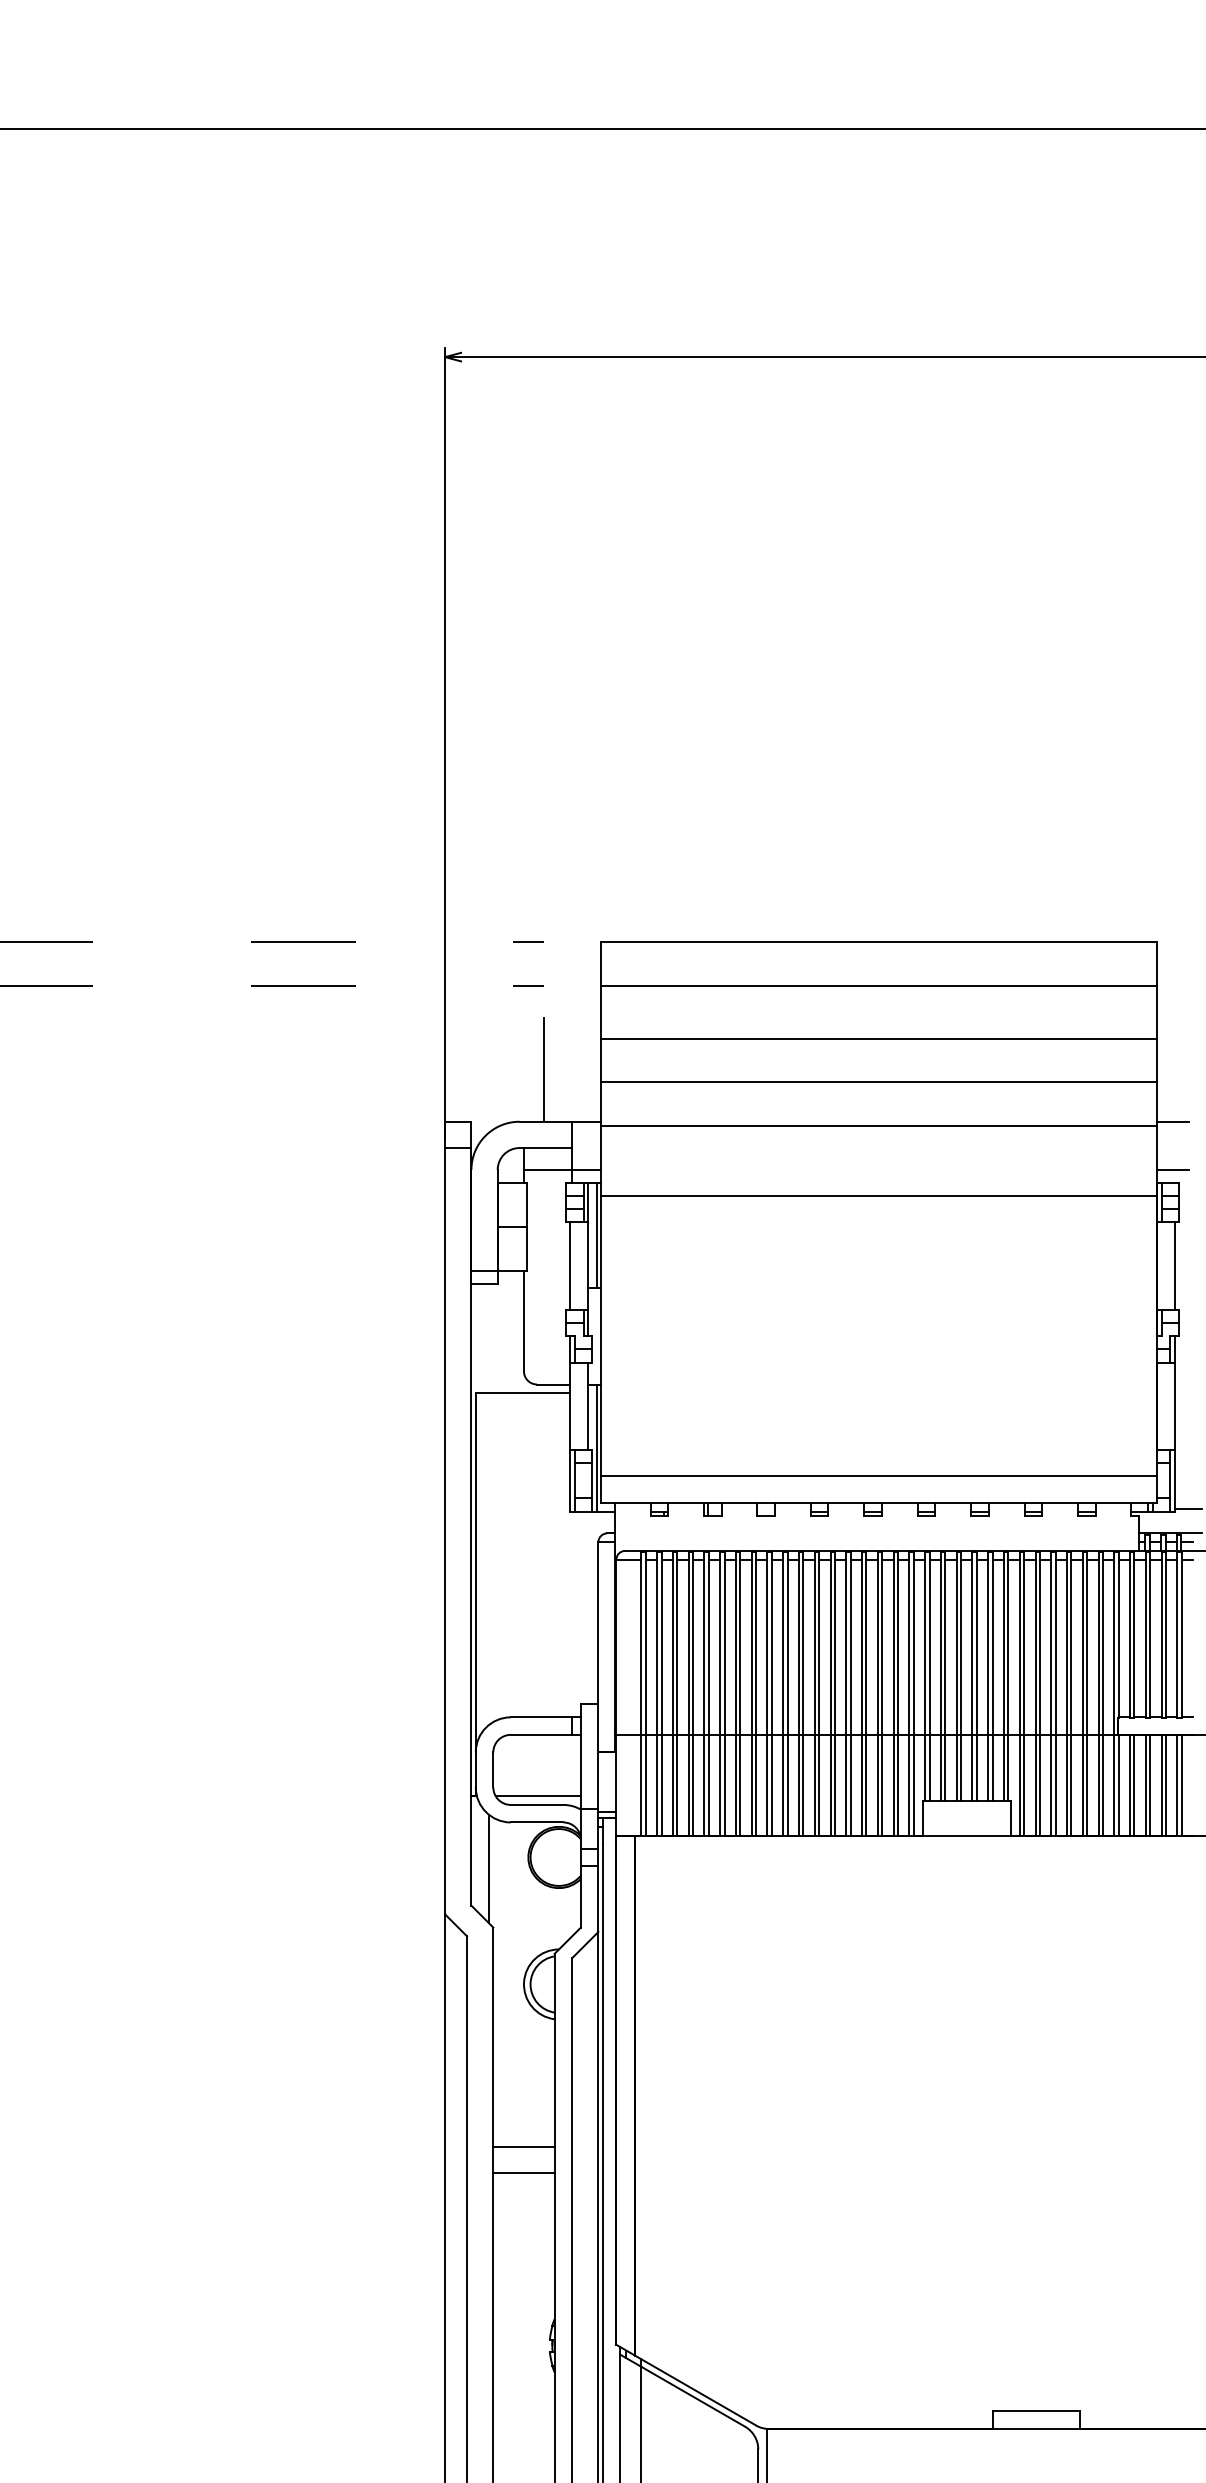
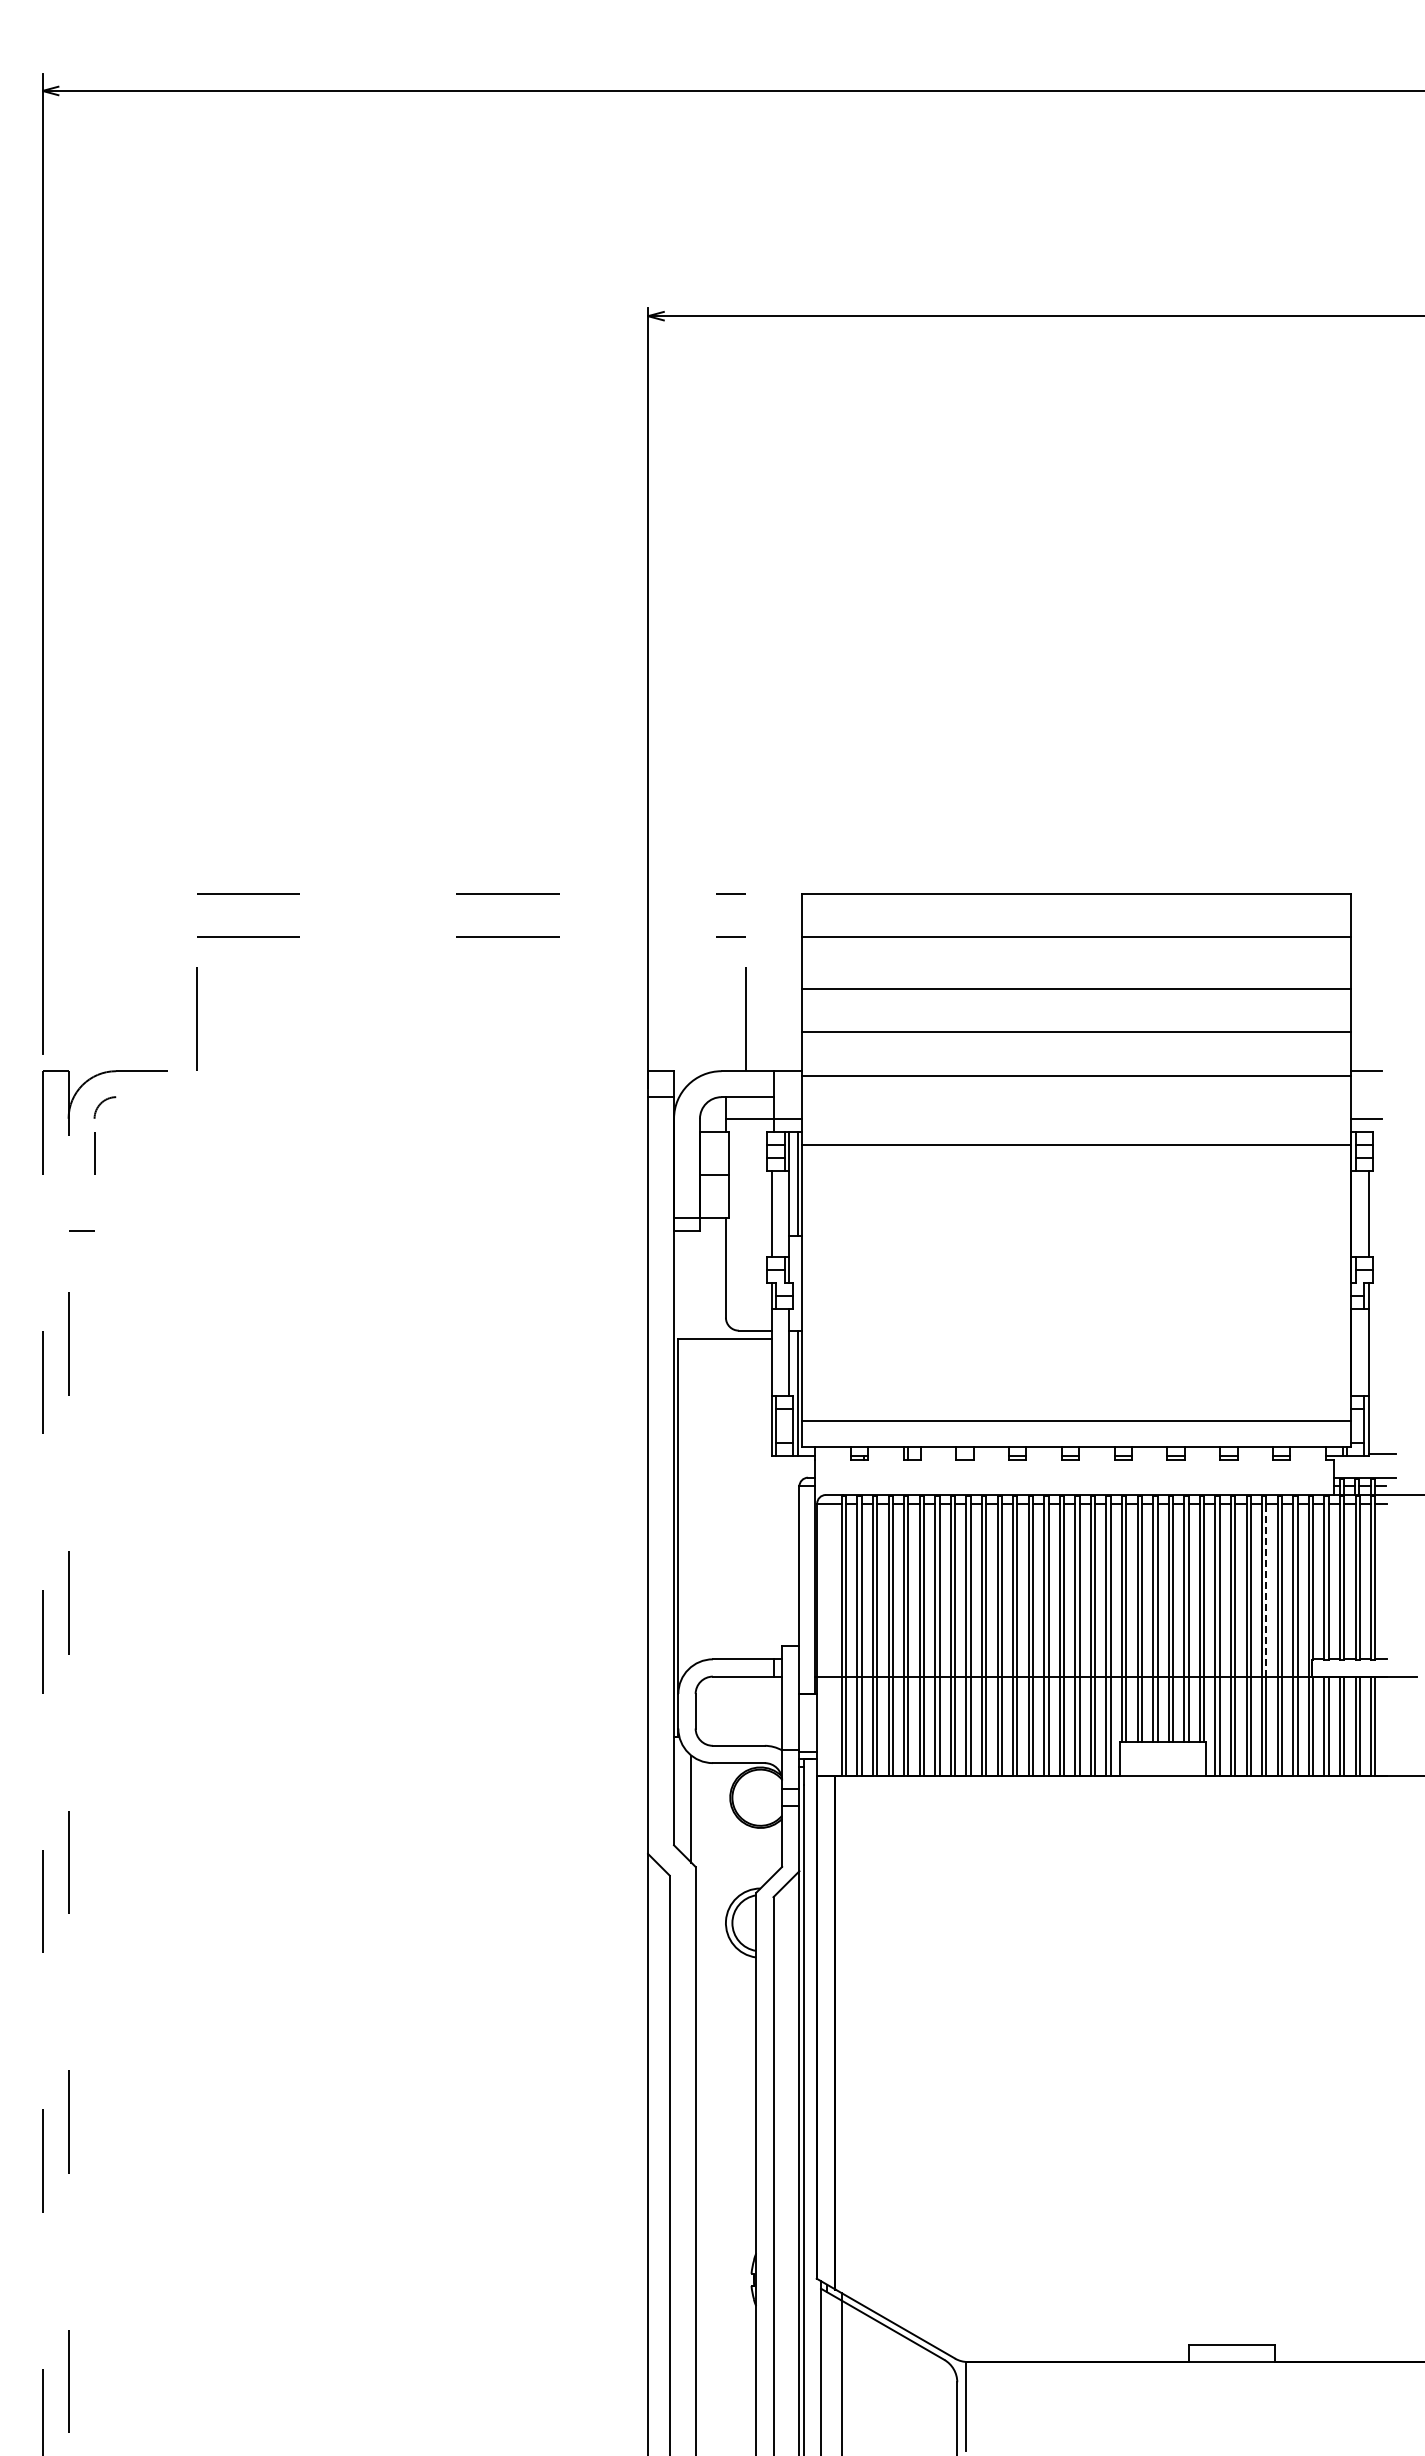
line: (1071, 1646) -> (1266, 1589), solid -> dashed
line: (537, 1796) -> (739, 1737), removed
line: (523, 2146) -> (725, 2083), removed
line: (523, 2173) -> (725, 2109), removed

